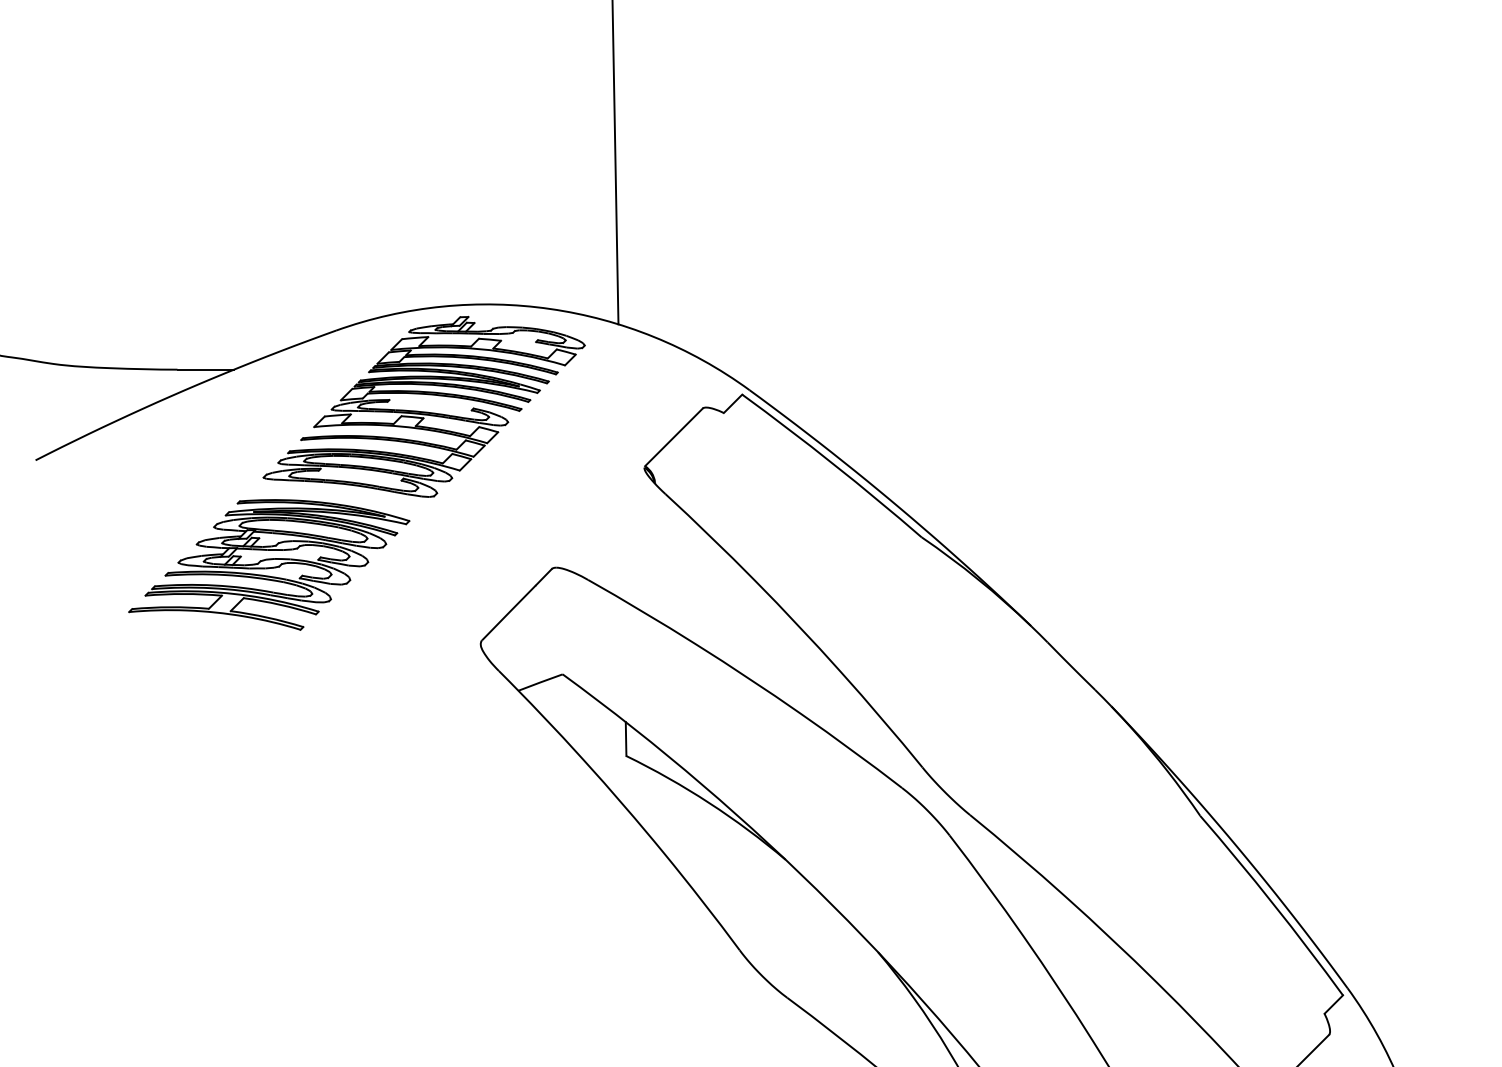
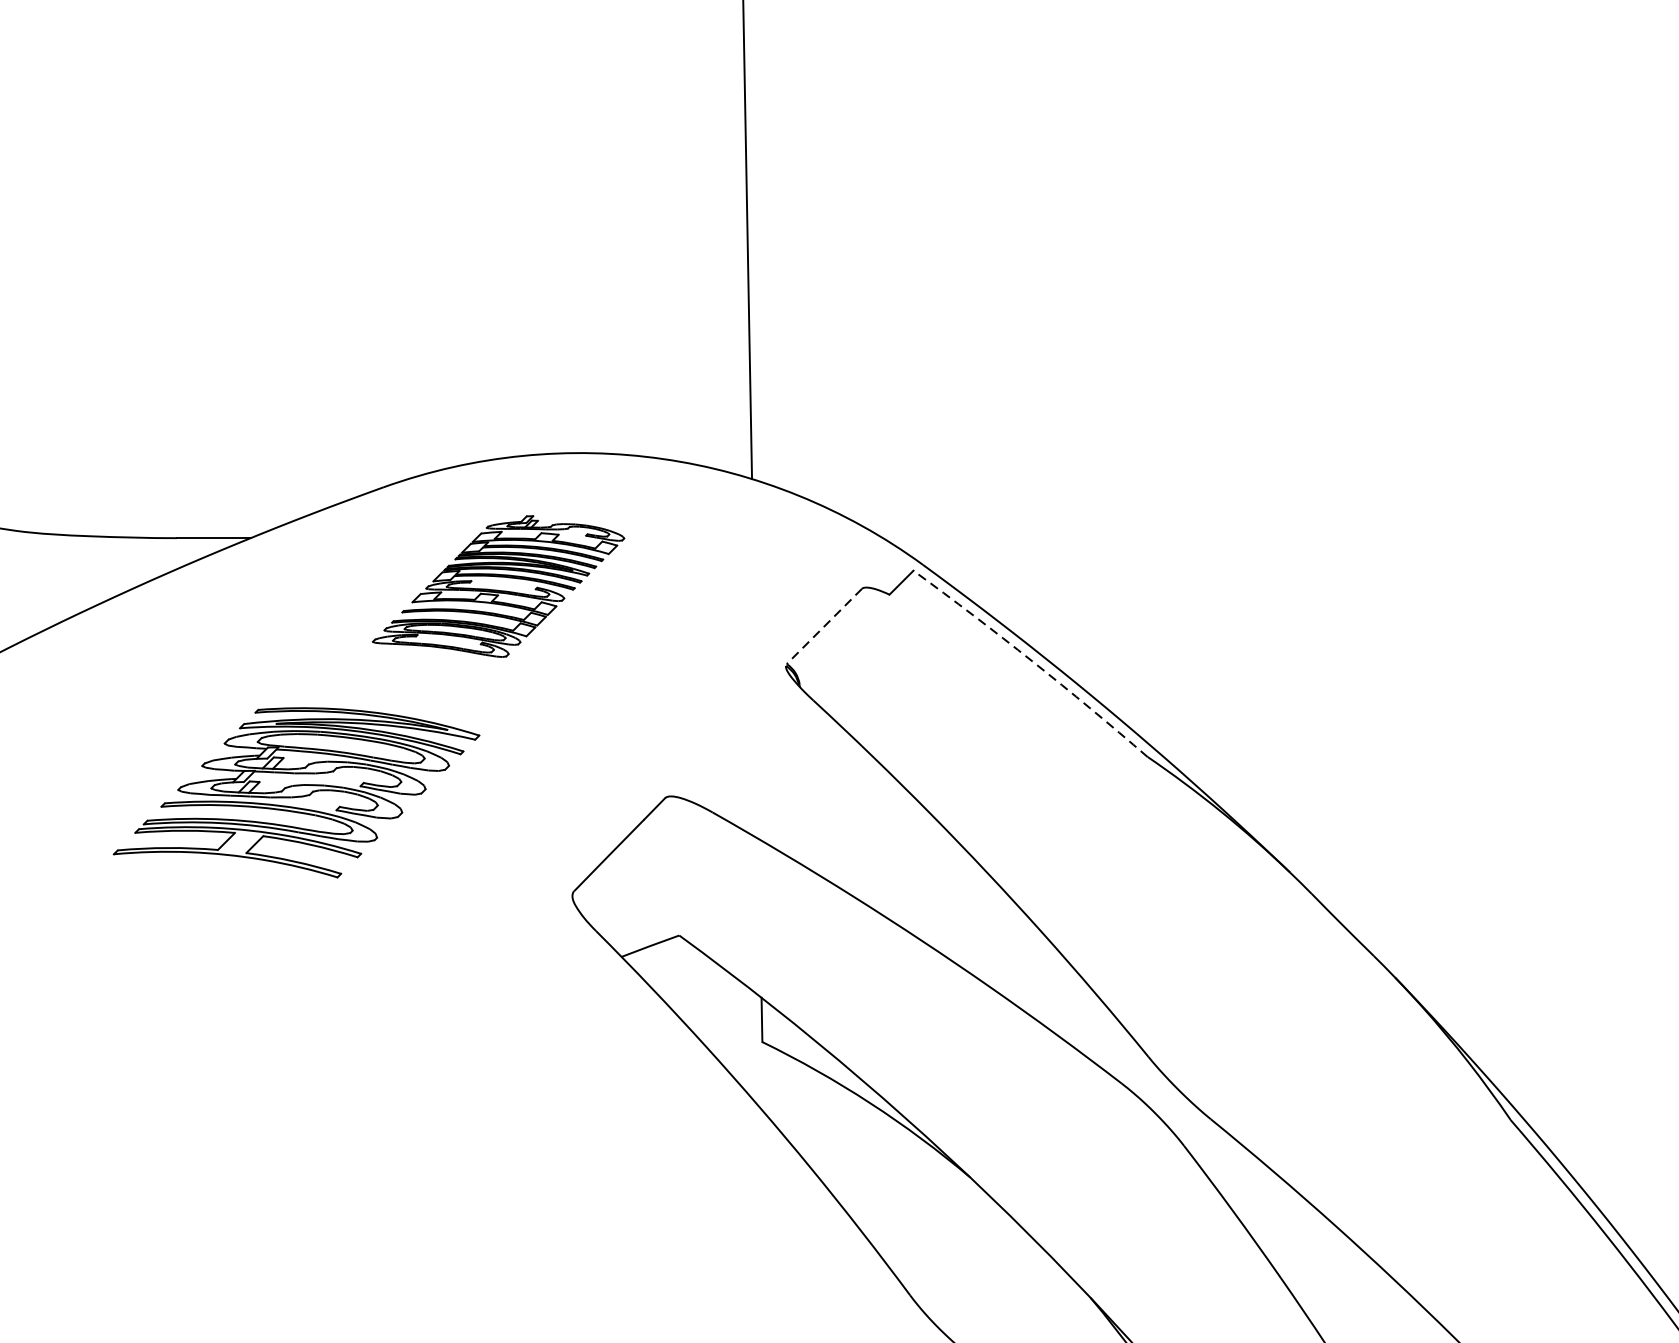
part: (423, 406) -> (497, 586), size x0.6
line: (673, 437) -> (823, 626), solid -> dashed
arc: (833, 464) -> (1032, 661), solid -> dashed

